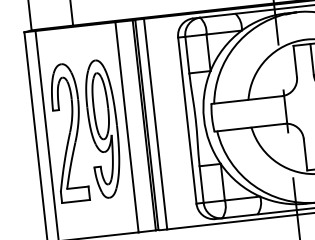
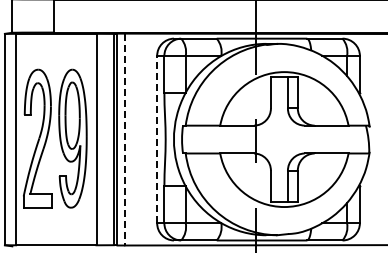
line: (187, 120) -> (157, 139), solid -> dashed
line: (155, 124) -> (125, 139), solid -> dashed

